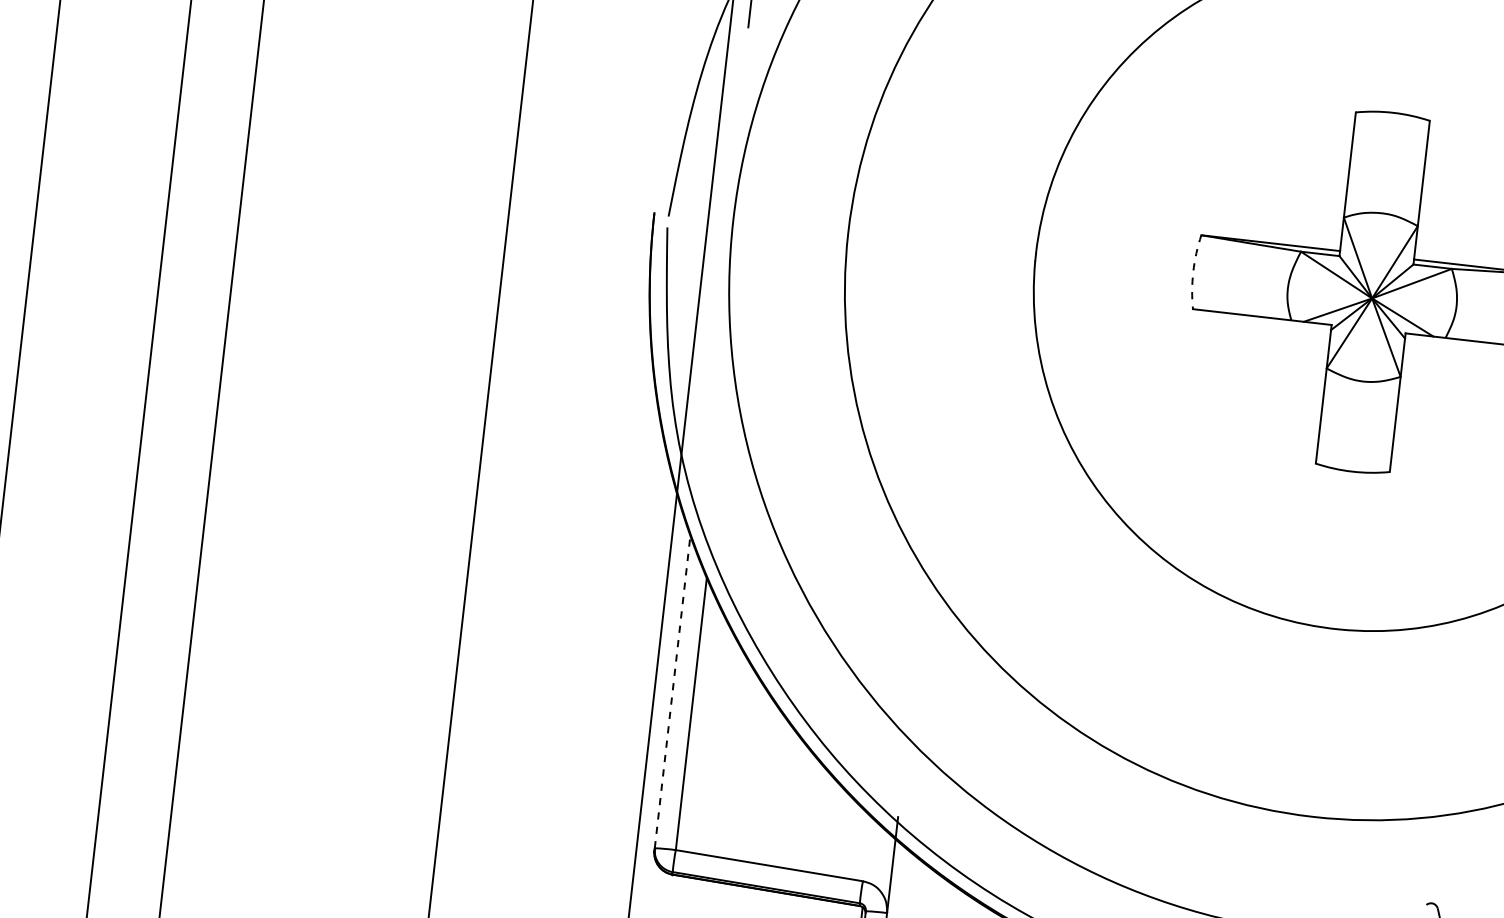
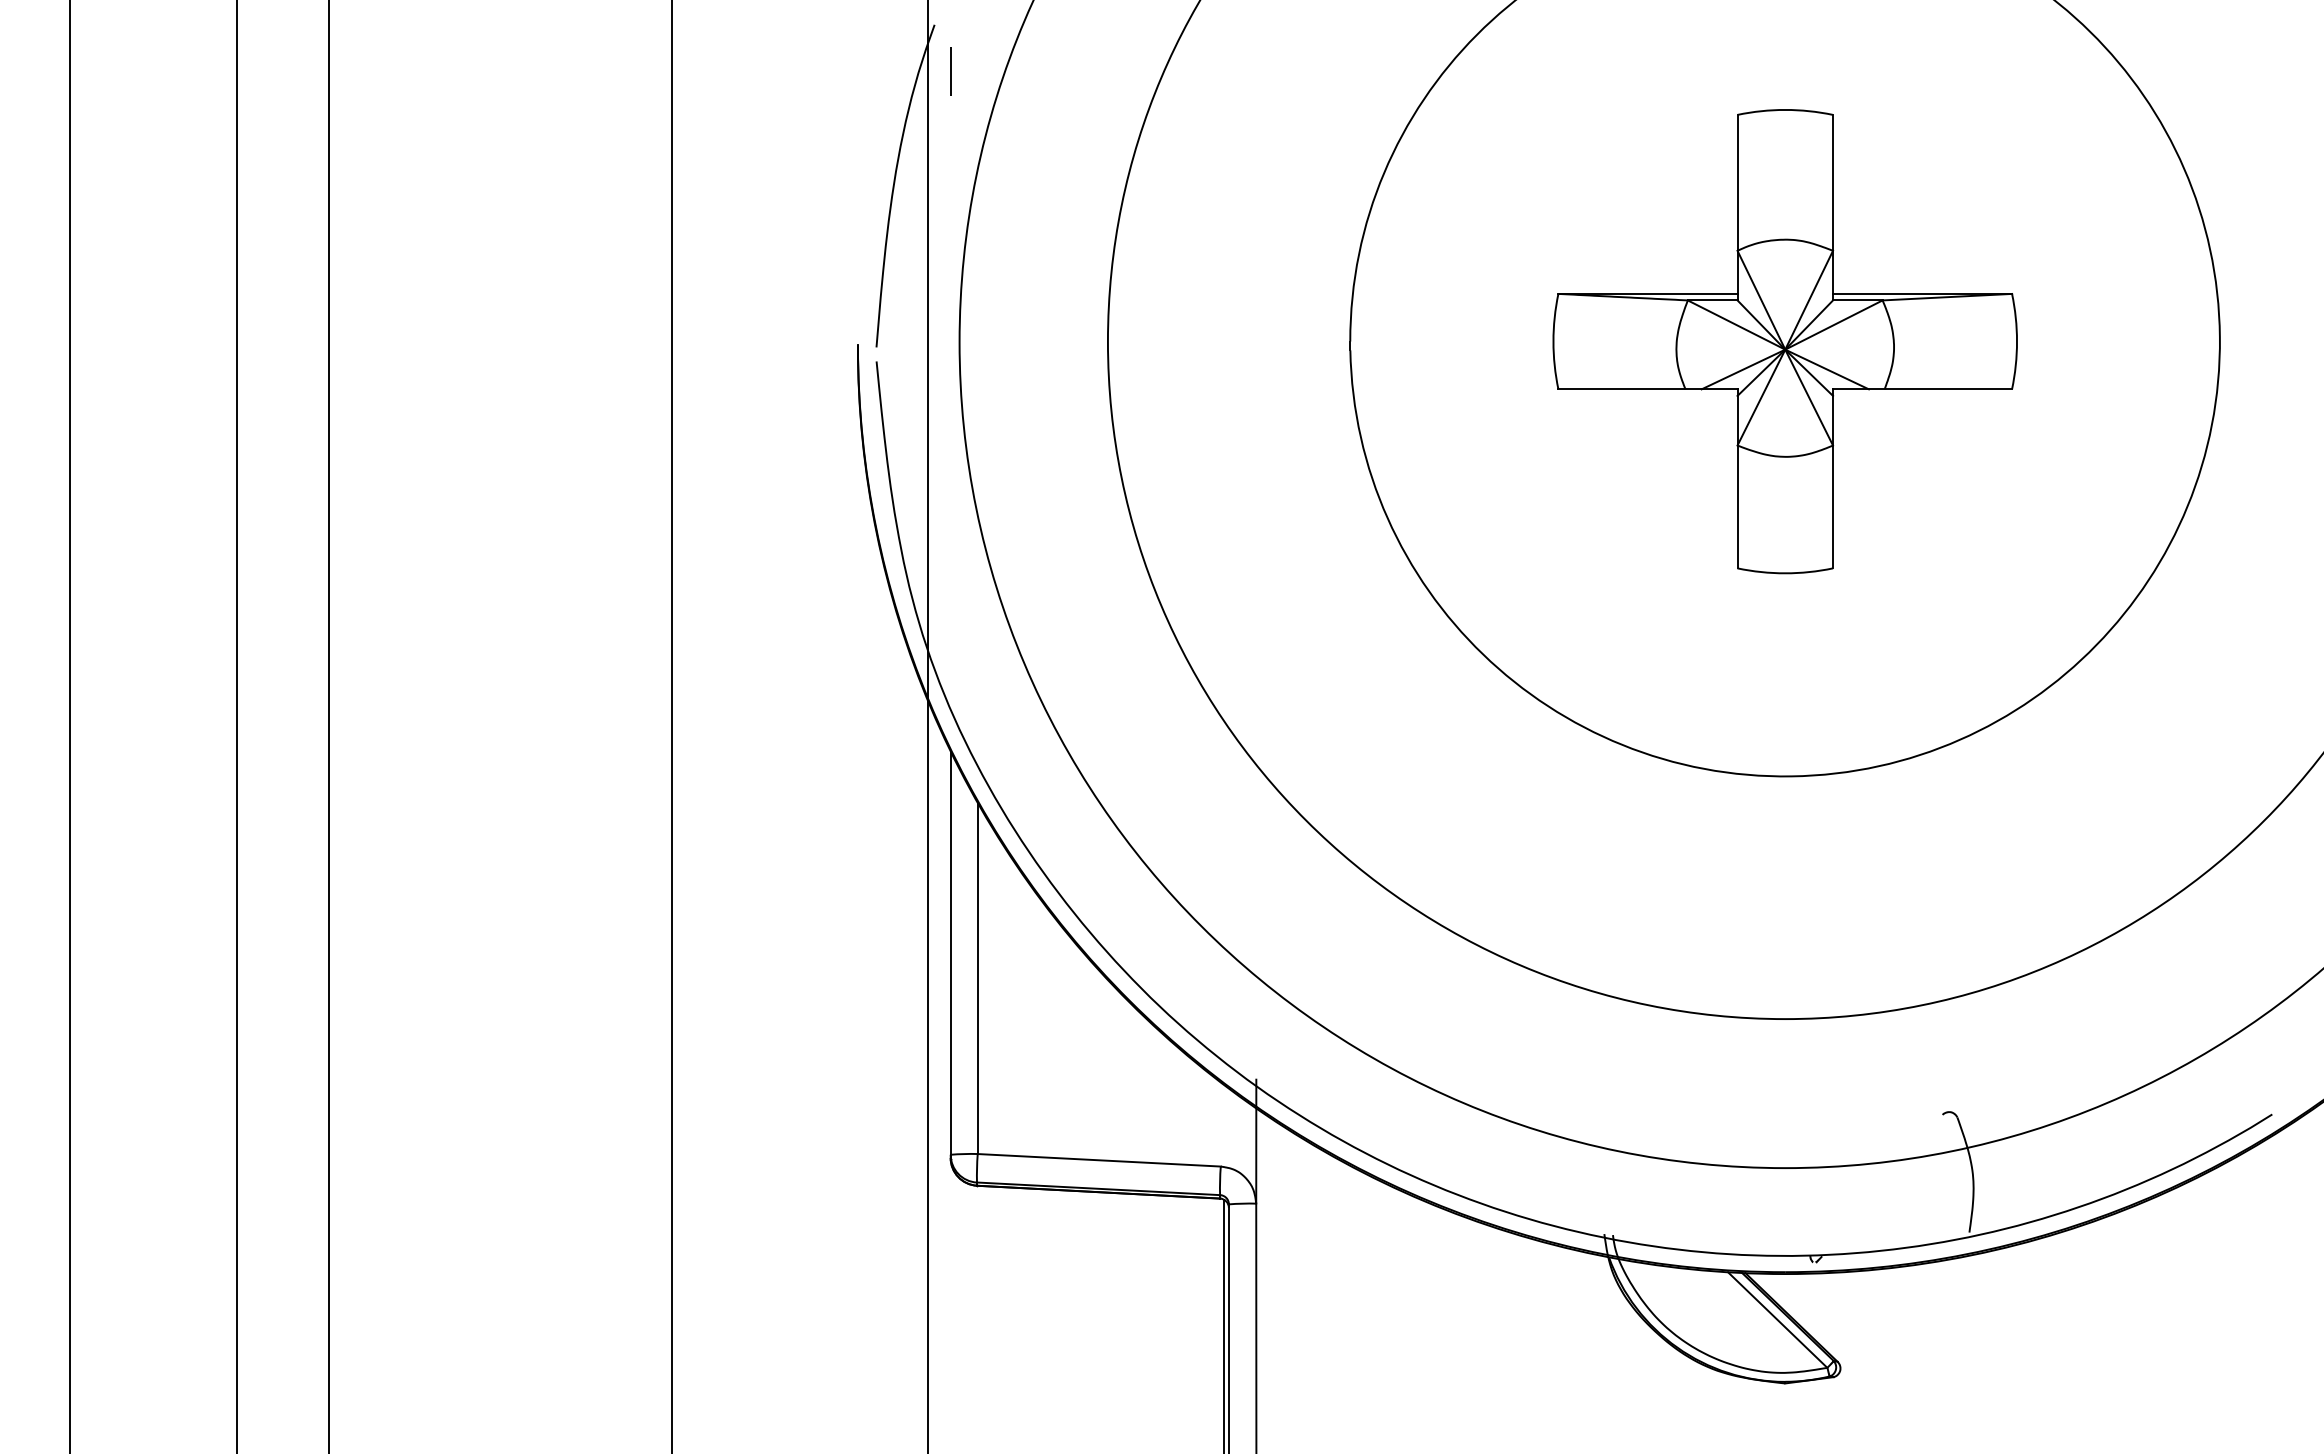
arc: (1193, 271) -> (1553, 341), dashed -> solid
line: (672, 691) -> (950, 952), dashed -> solid

